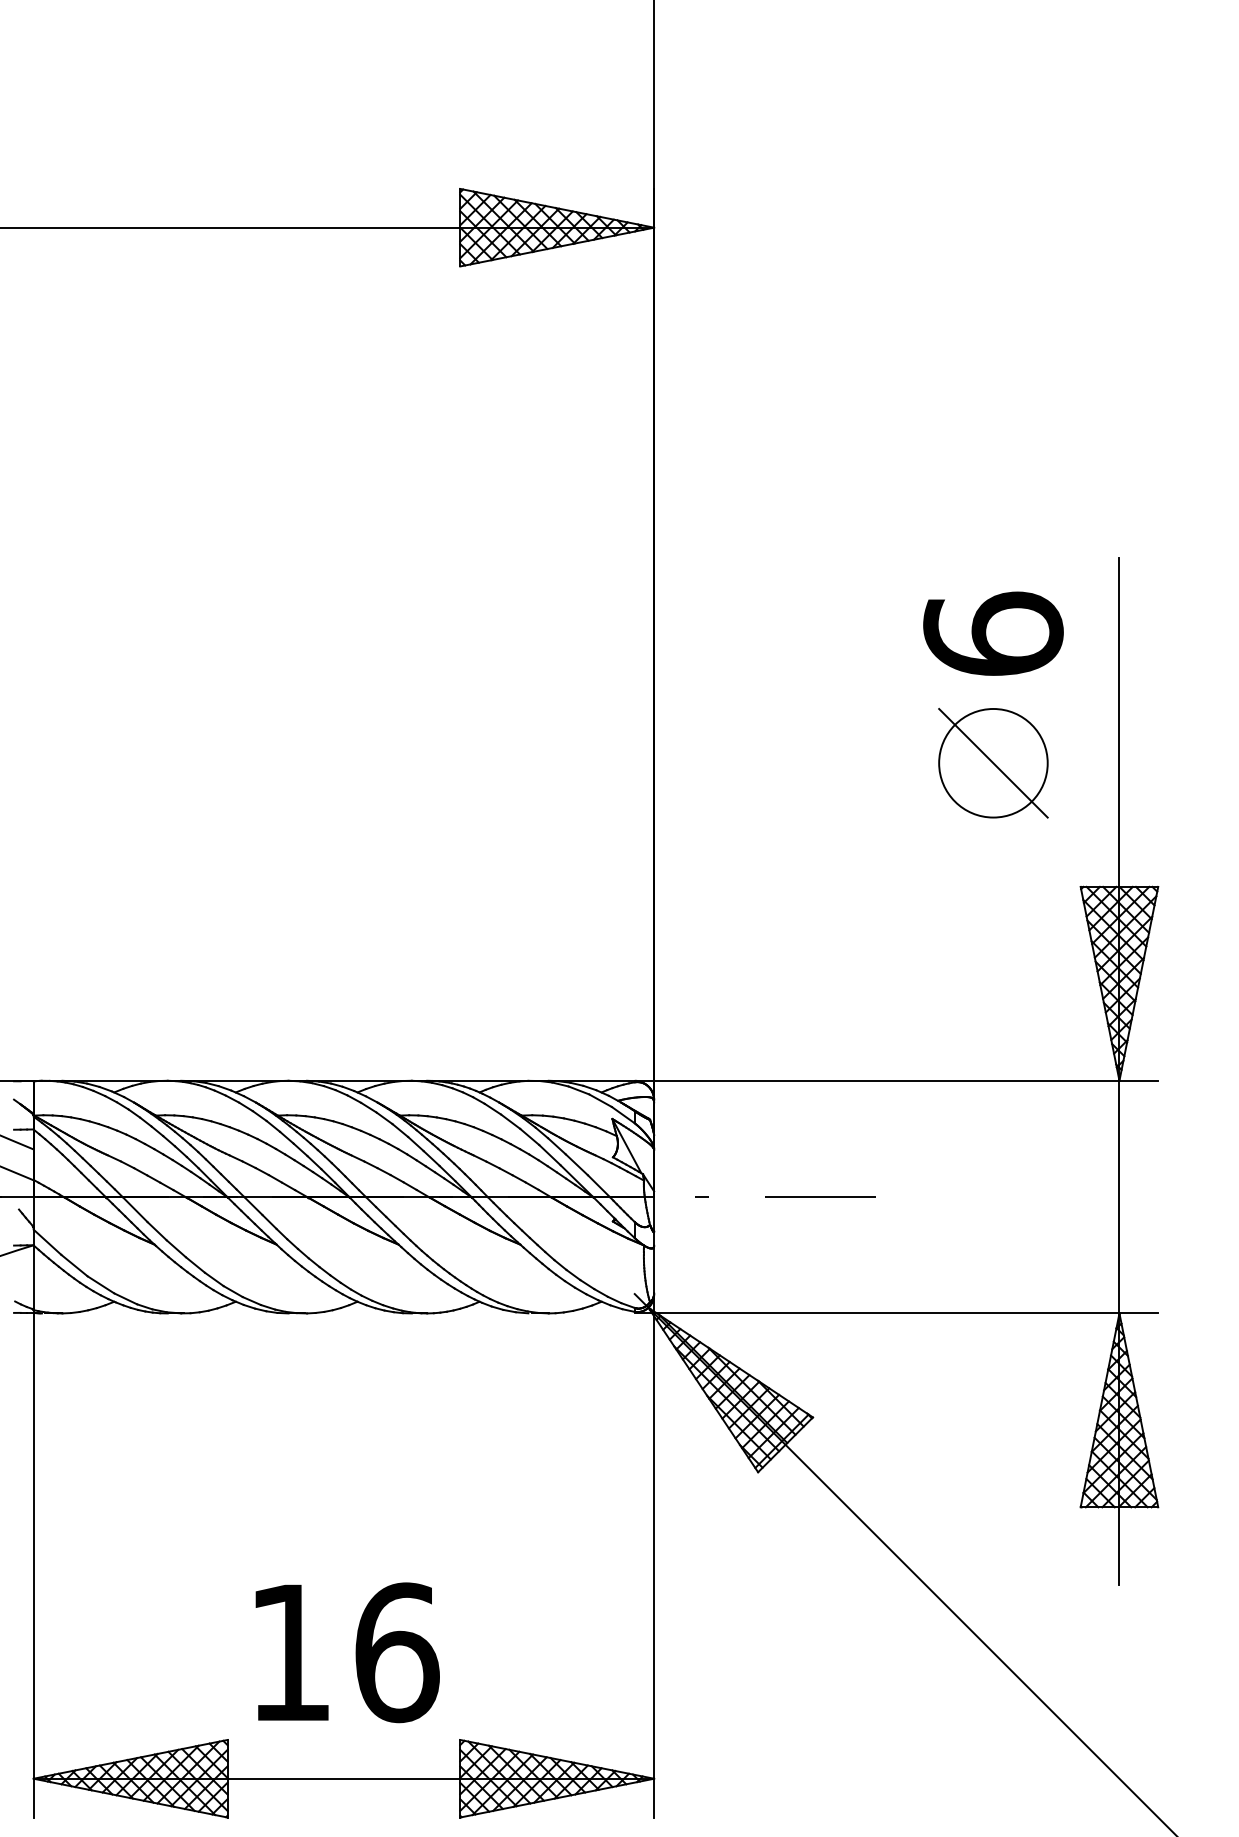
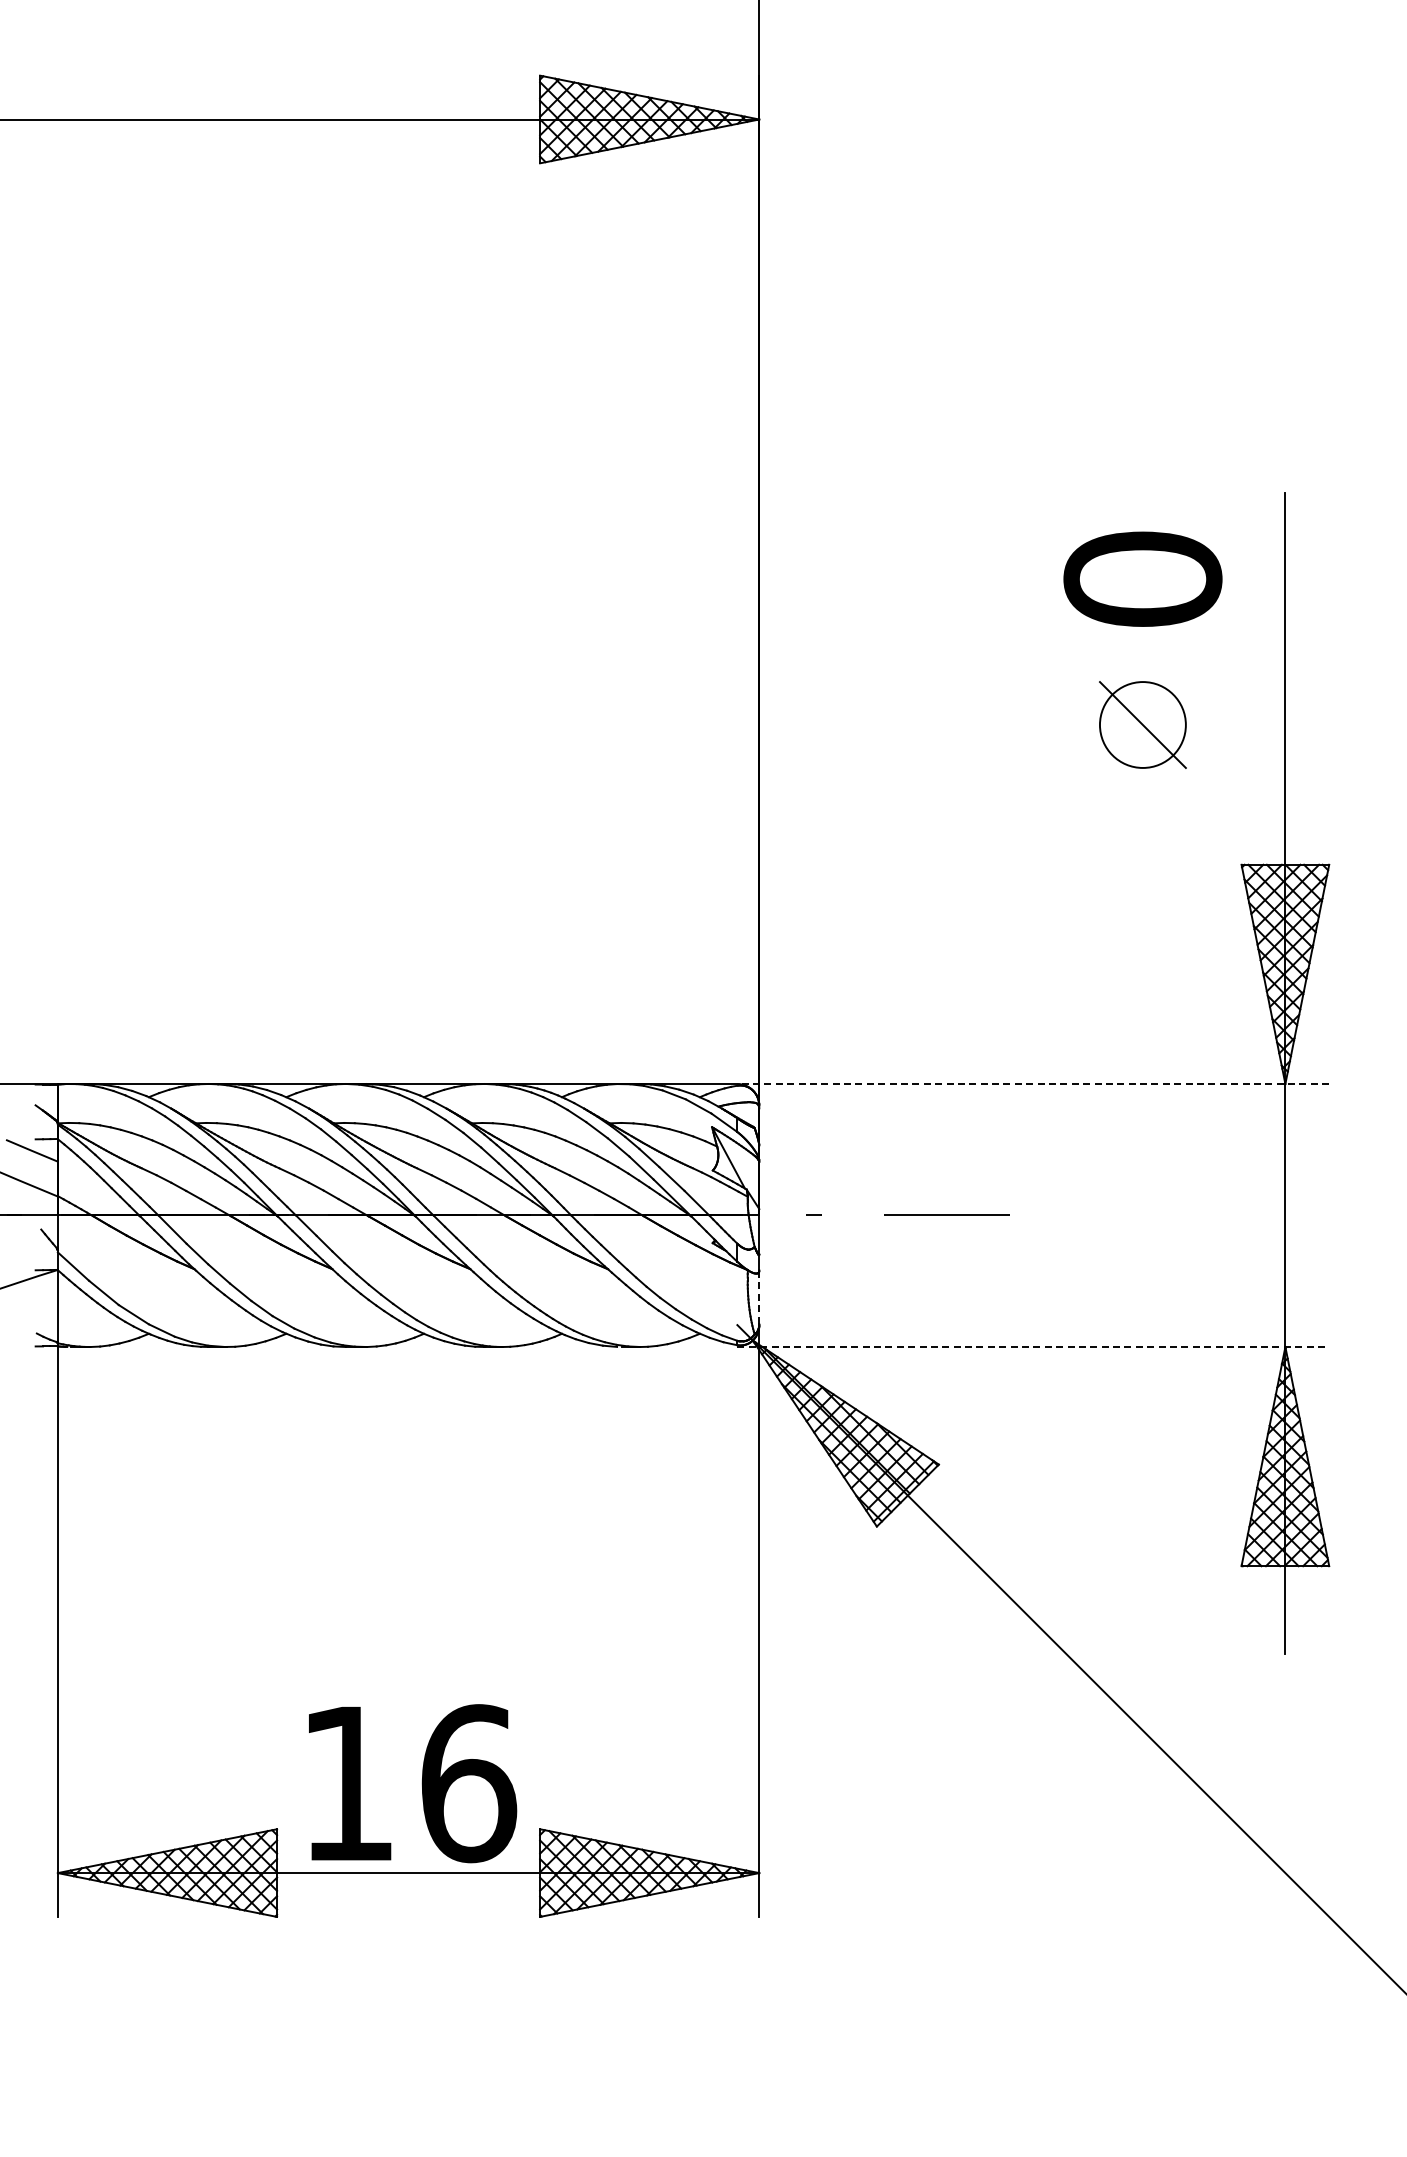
text: (993, 633) -> (1142, 578), 6 -> 0
part: (993, 762) -> (1142, 724), size x0.7
line: (896, 1080) -> (1033, 1083), solid -> dashed
line: (654, 1269) -> (759, 1297), solid -> dashed
line: (896, 1313) -> (1033, 1347), solid -> dashed
text: (348, 1652) -> (413, 1783), moved

